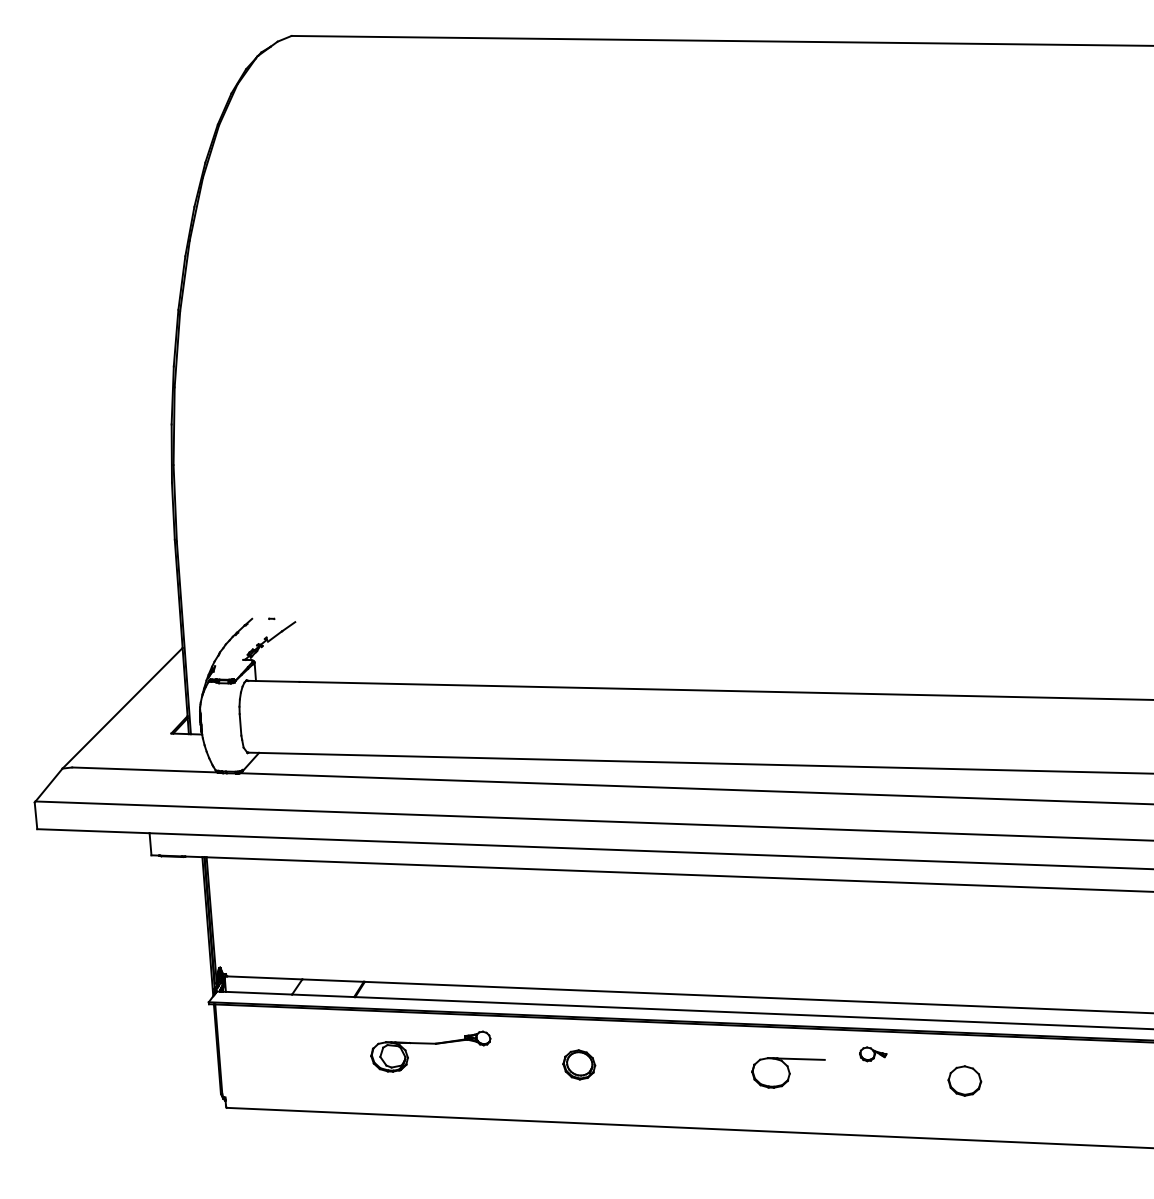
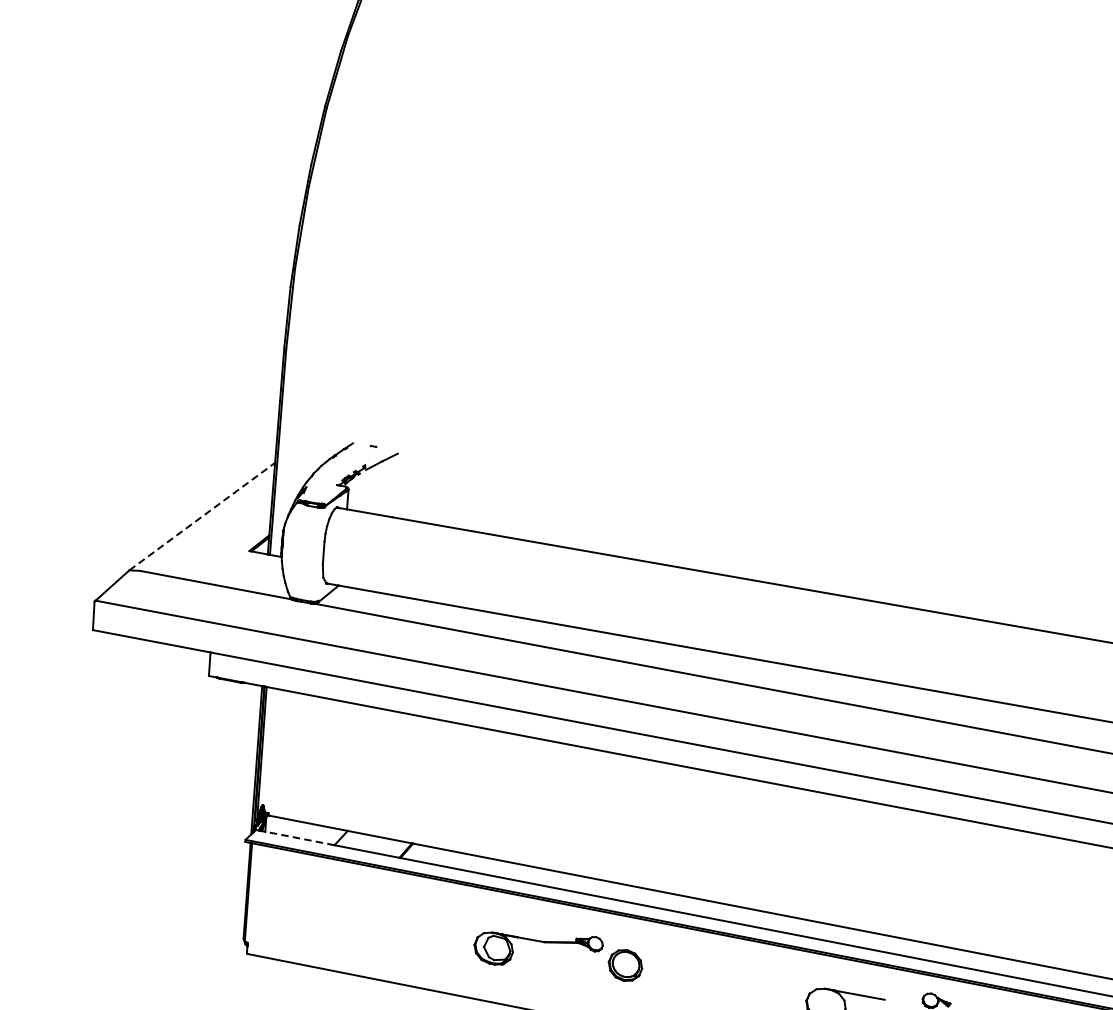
line: (122, 707) -> (202, 515), solid -> dashed
line: (258, 993) -> (299, 838), solid -> dashed
part: (430, 1044) -> (538, 942), moved

